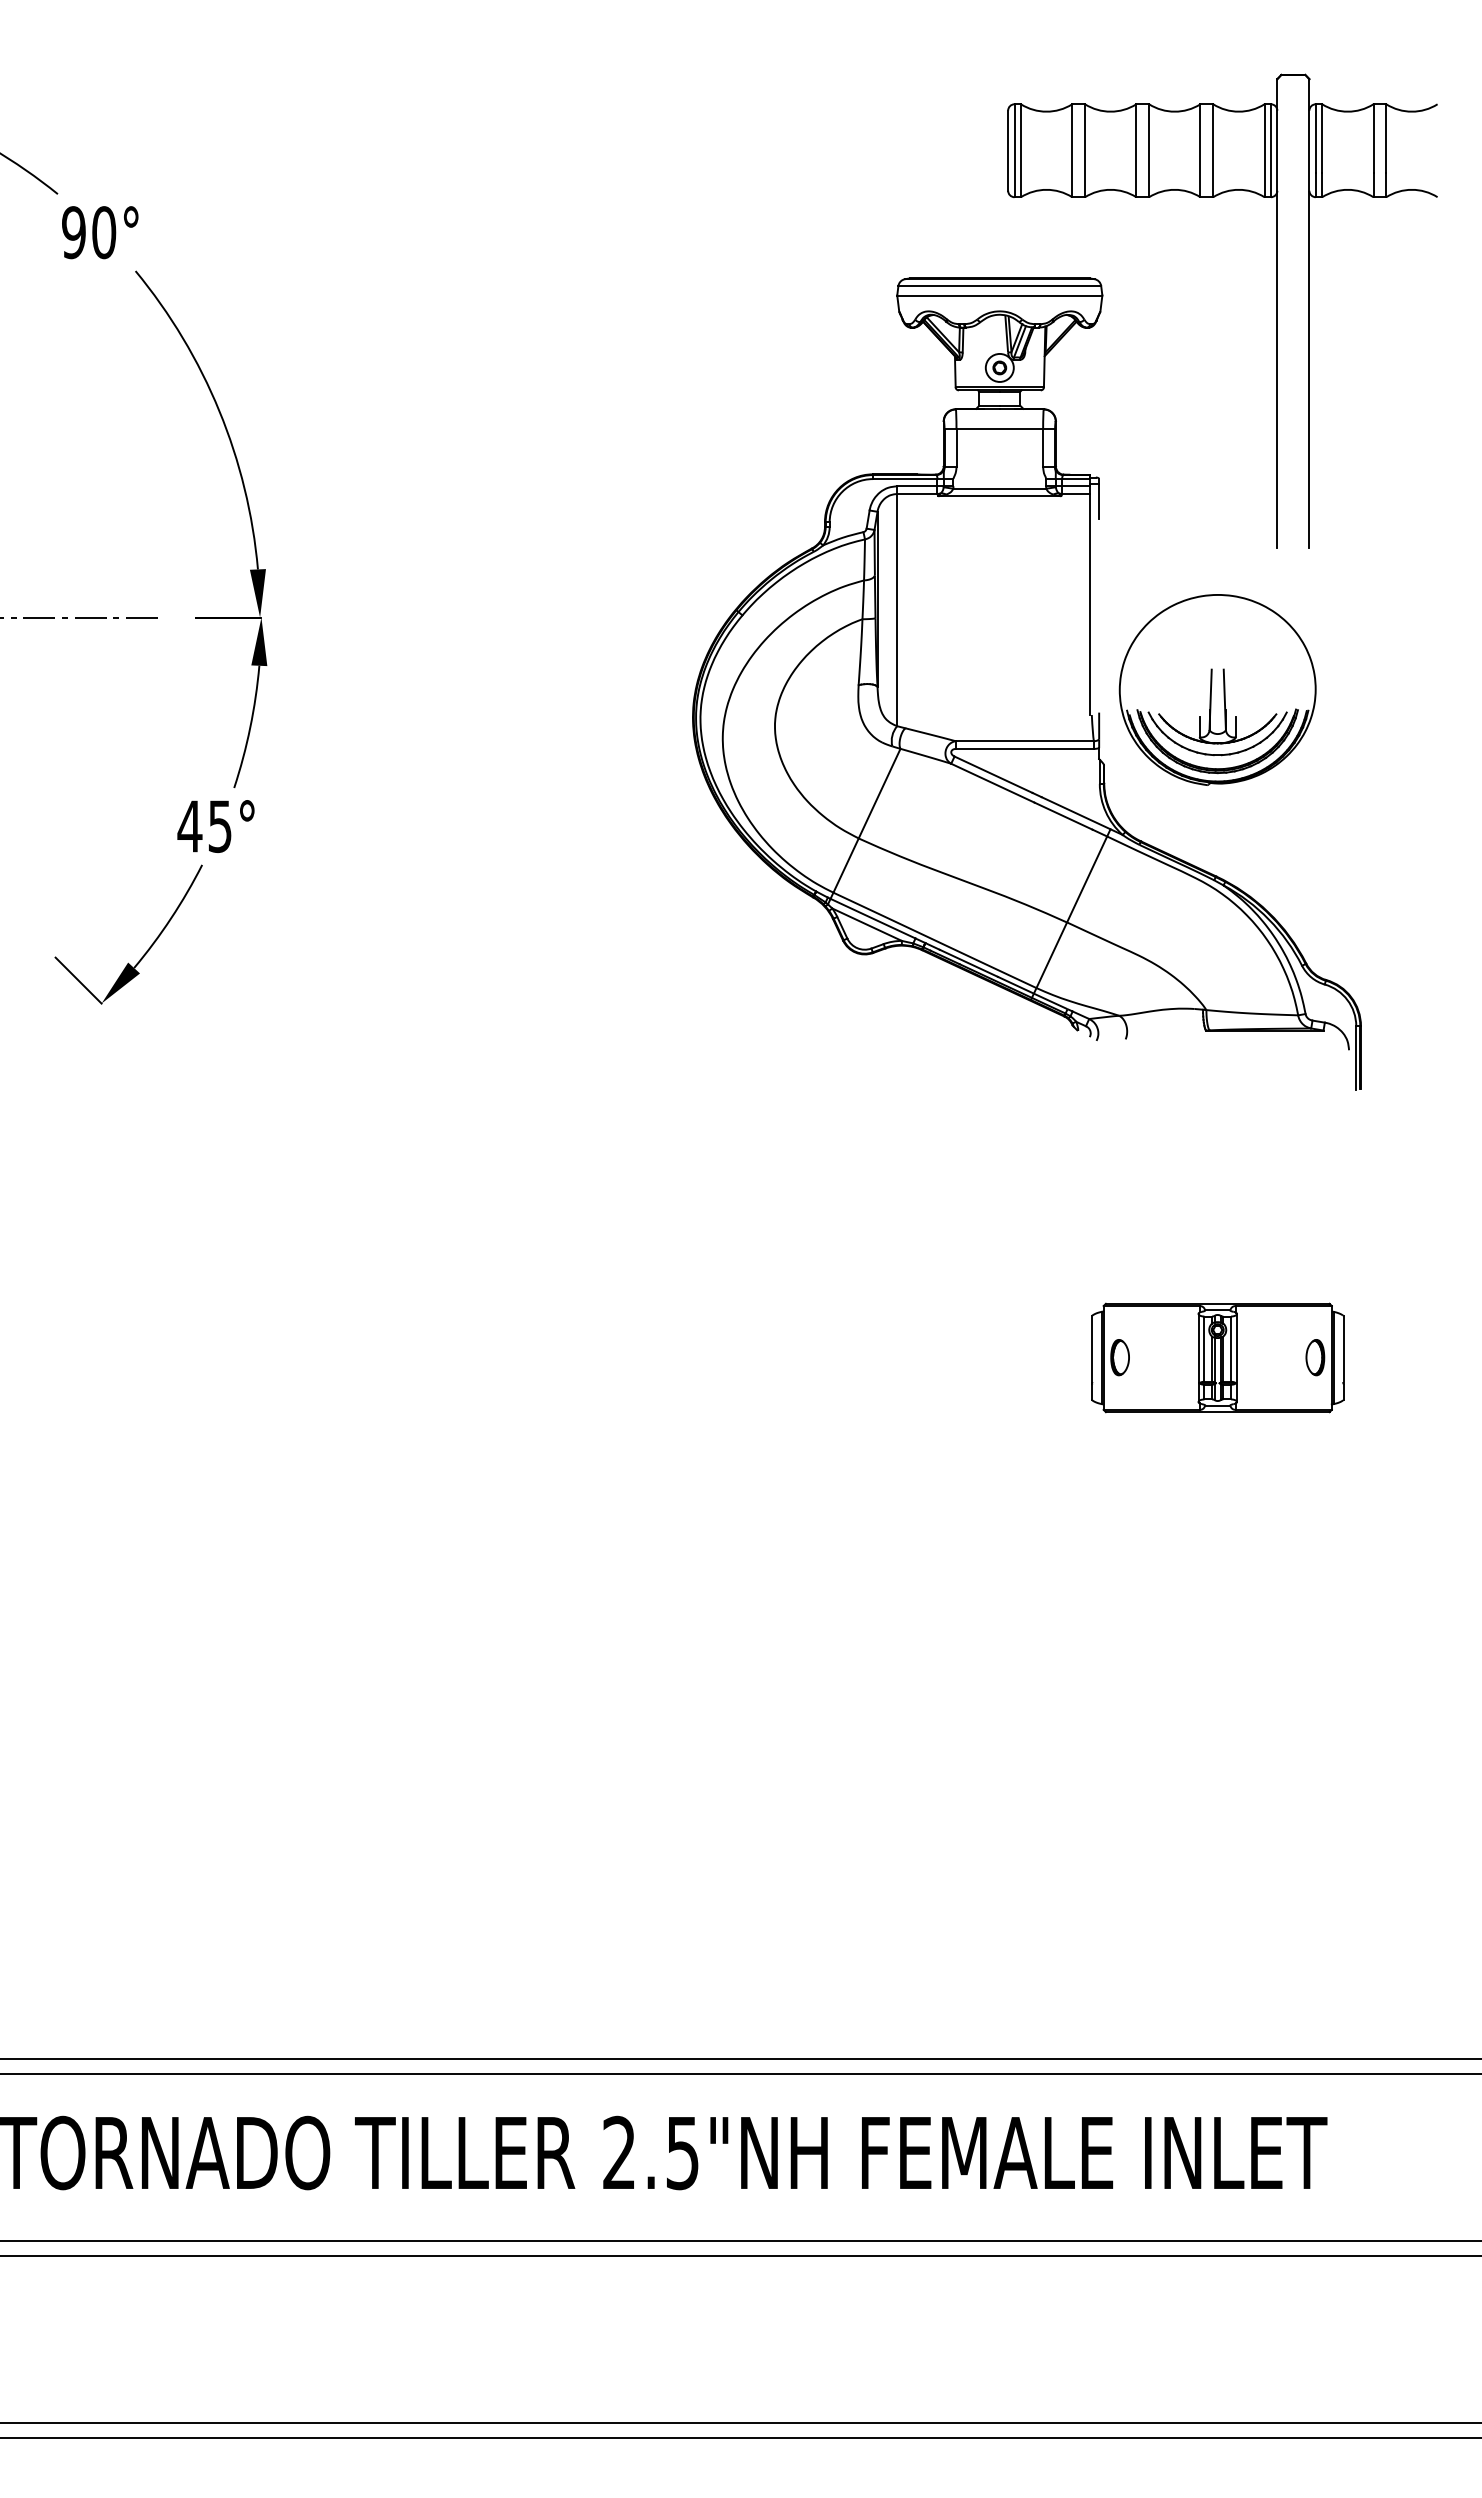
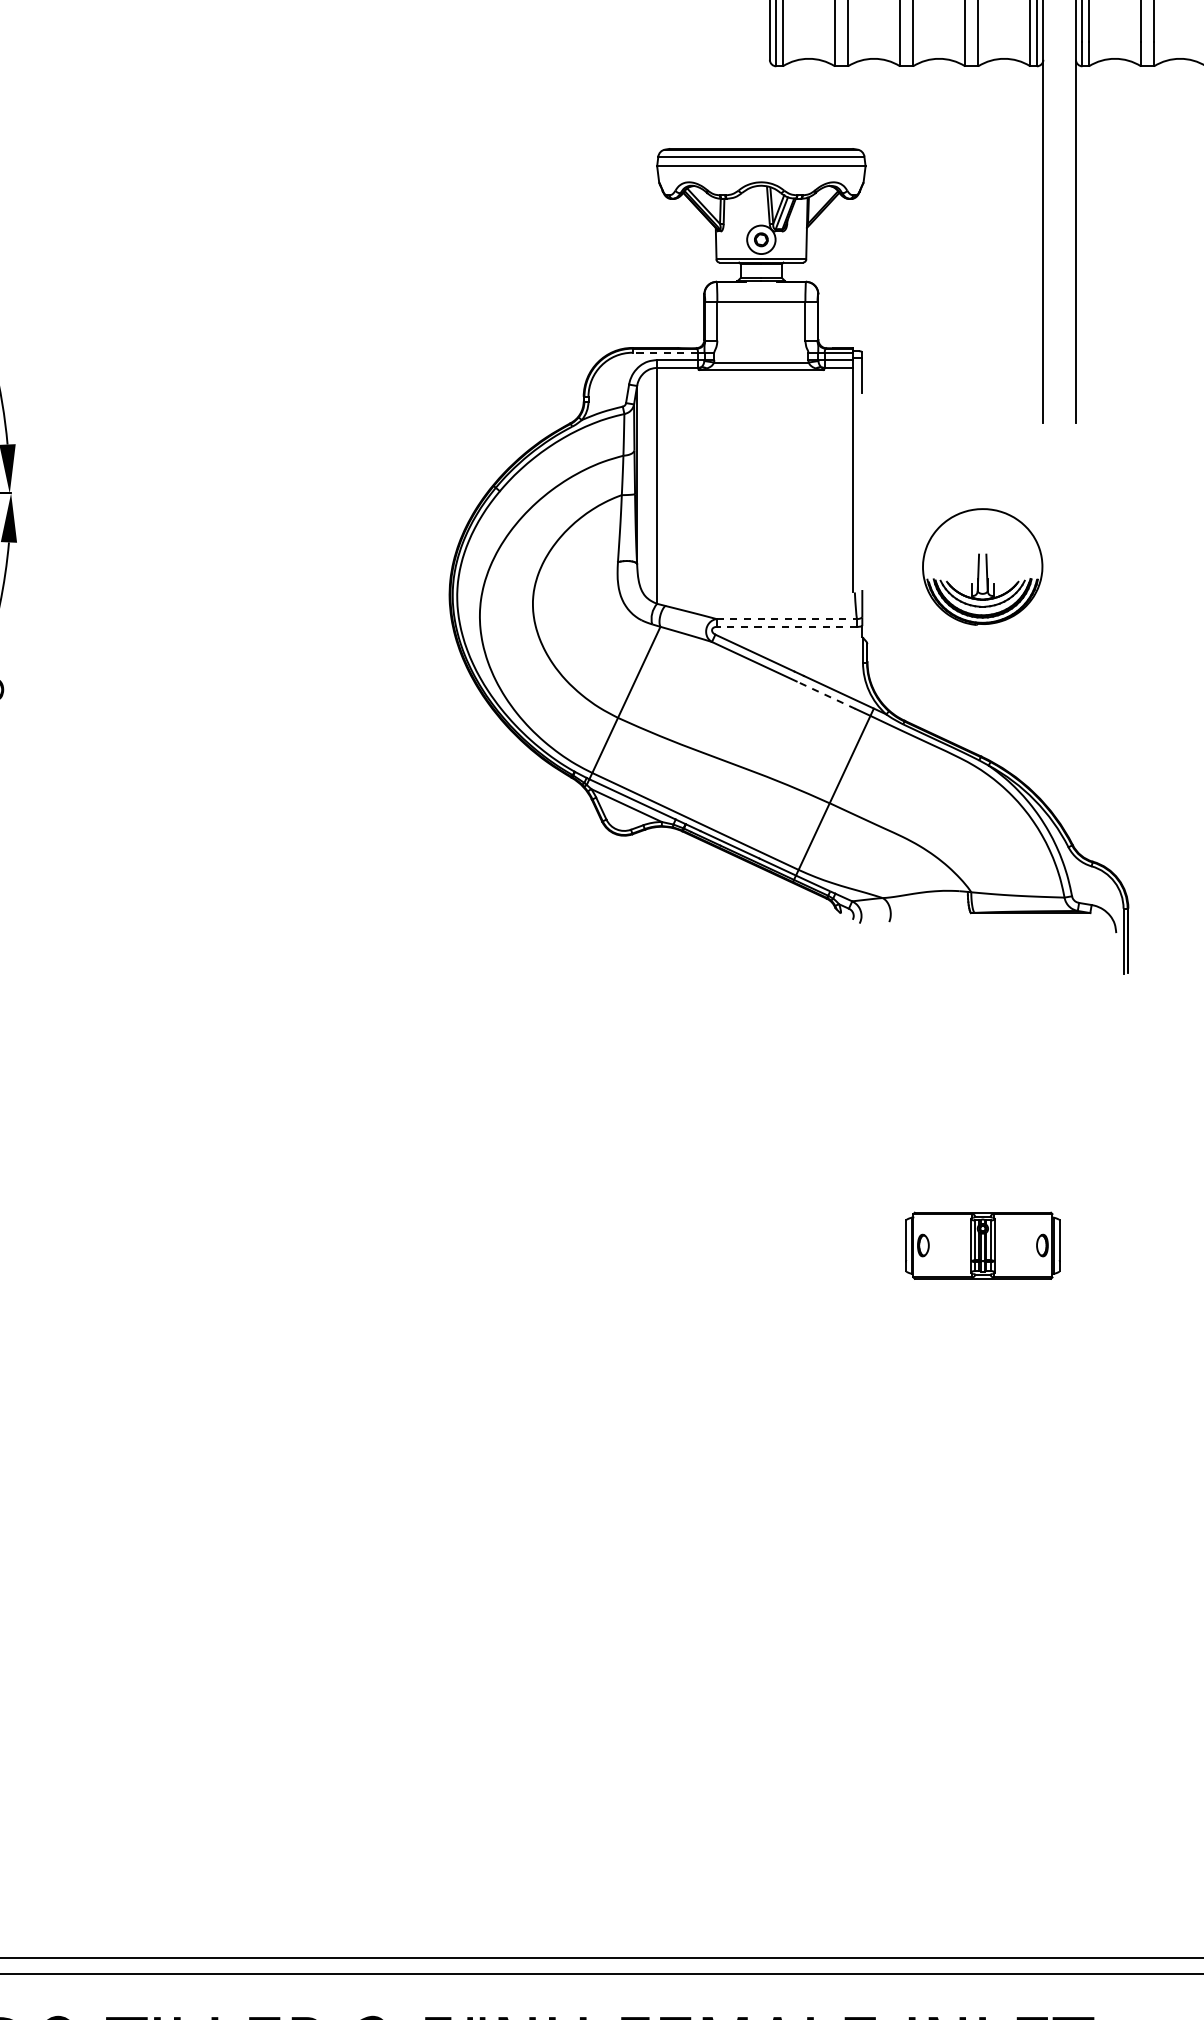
line: (904, 479) -> (664, 353), solid -> dashed
part: (1217, 689) -> (982, 566), size x0.6
line: (1025, 741) -> (787, 619), solid -> dashed
line: (1024, 748) -> (786, 626), solid -> dashed
line: (1063, 815) -> (826, 694), solid -> dashed
part: (1217, 1357) -> (982, 1245), size x0.6

